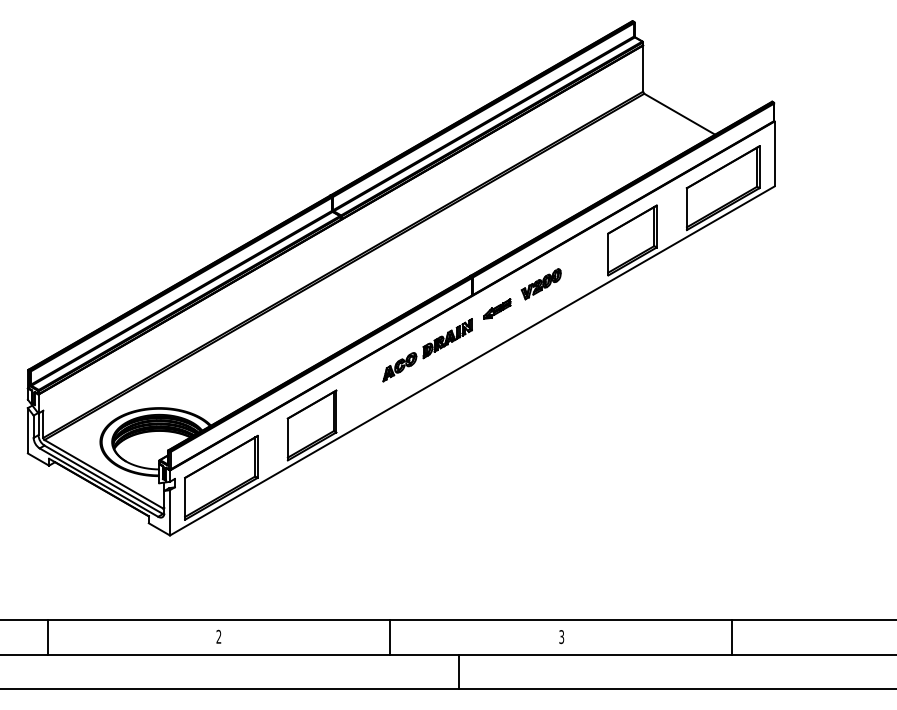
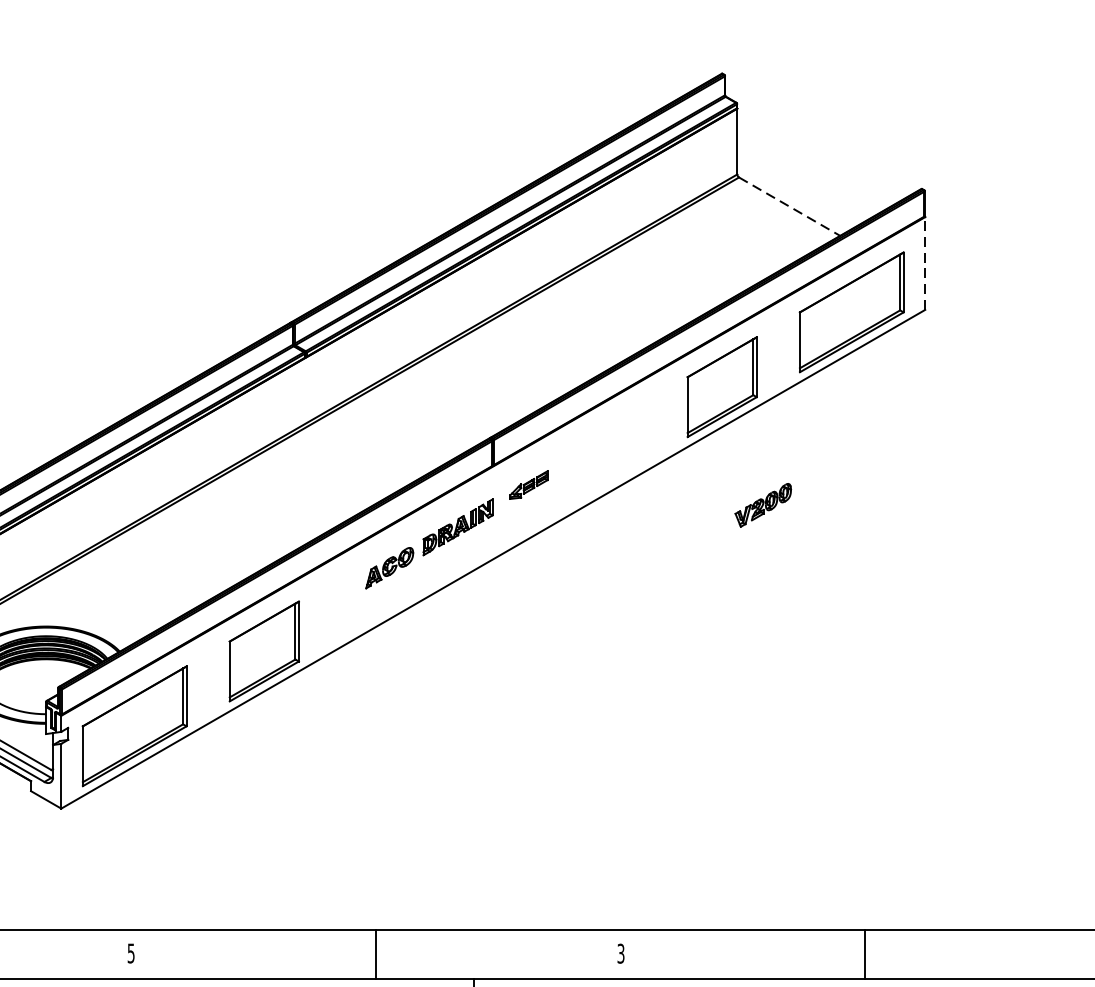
line: (679, 114) -> (789, 207), solid -> dashed
line: (774, 153) -> (925, 262), solid -> dashed
part: (540, 284) -> (762, 505), moved
text: (218, 636) -> (130, 952), 2 -> 5

